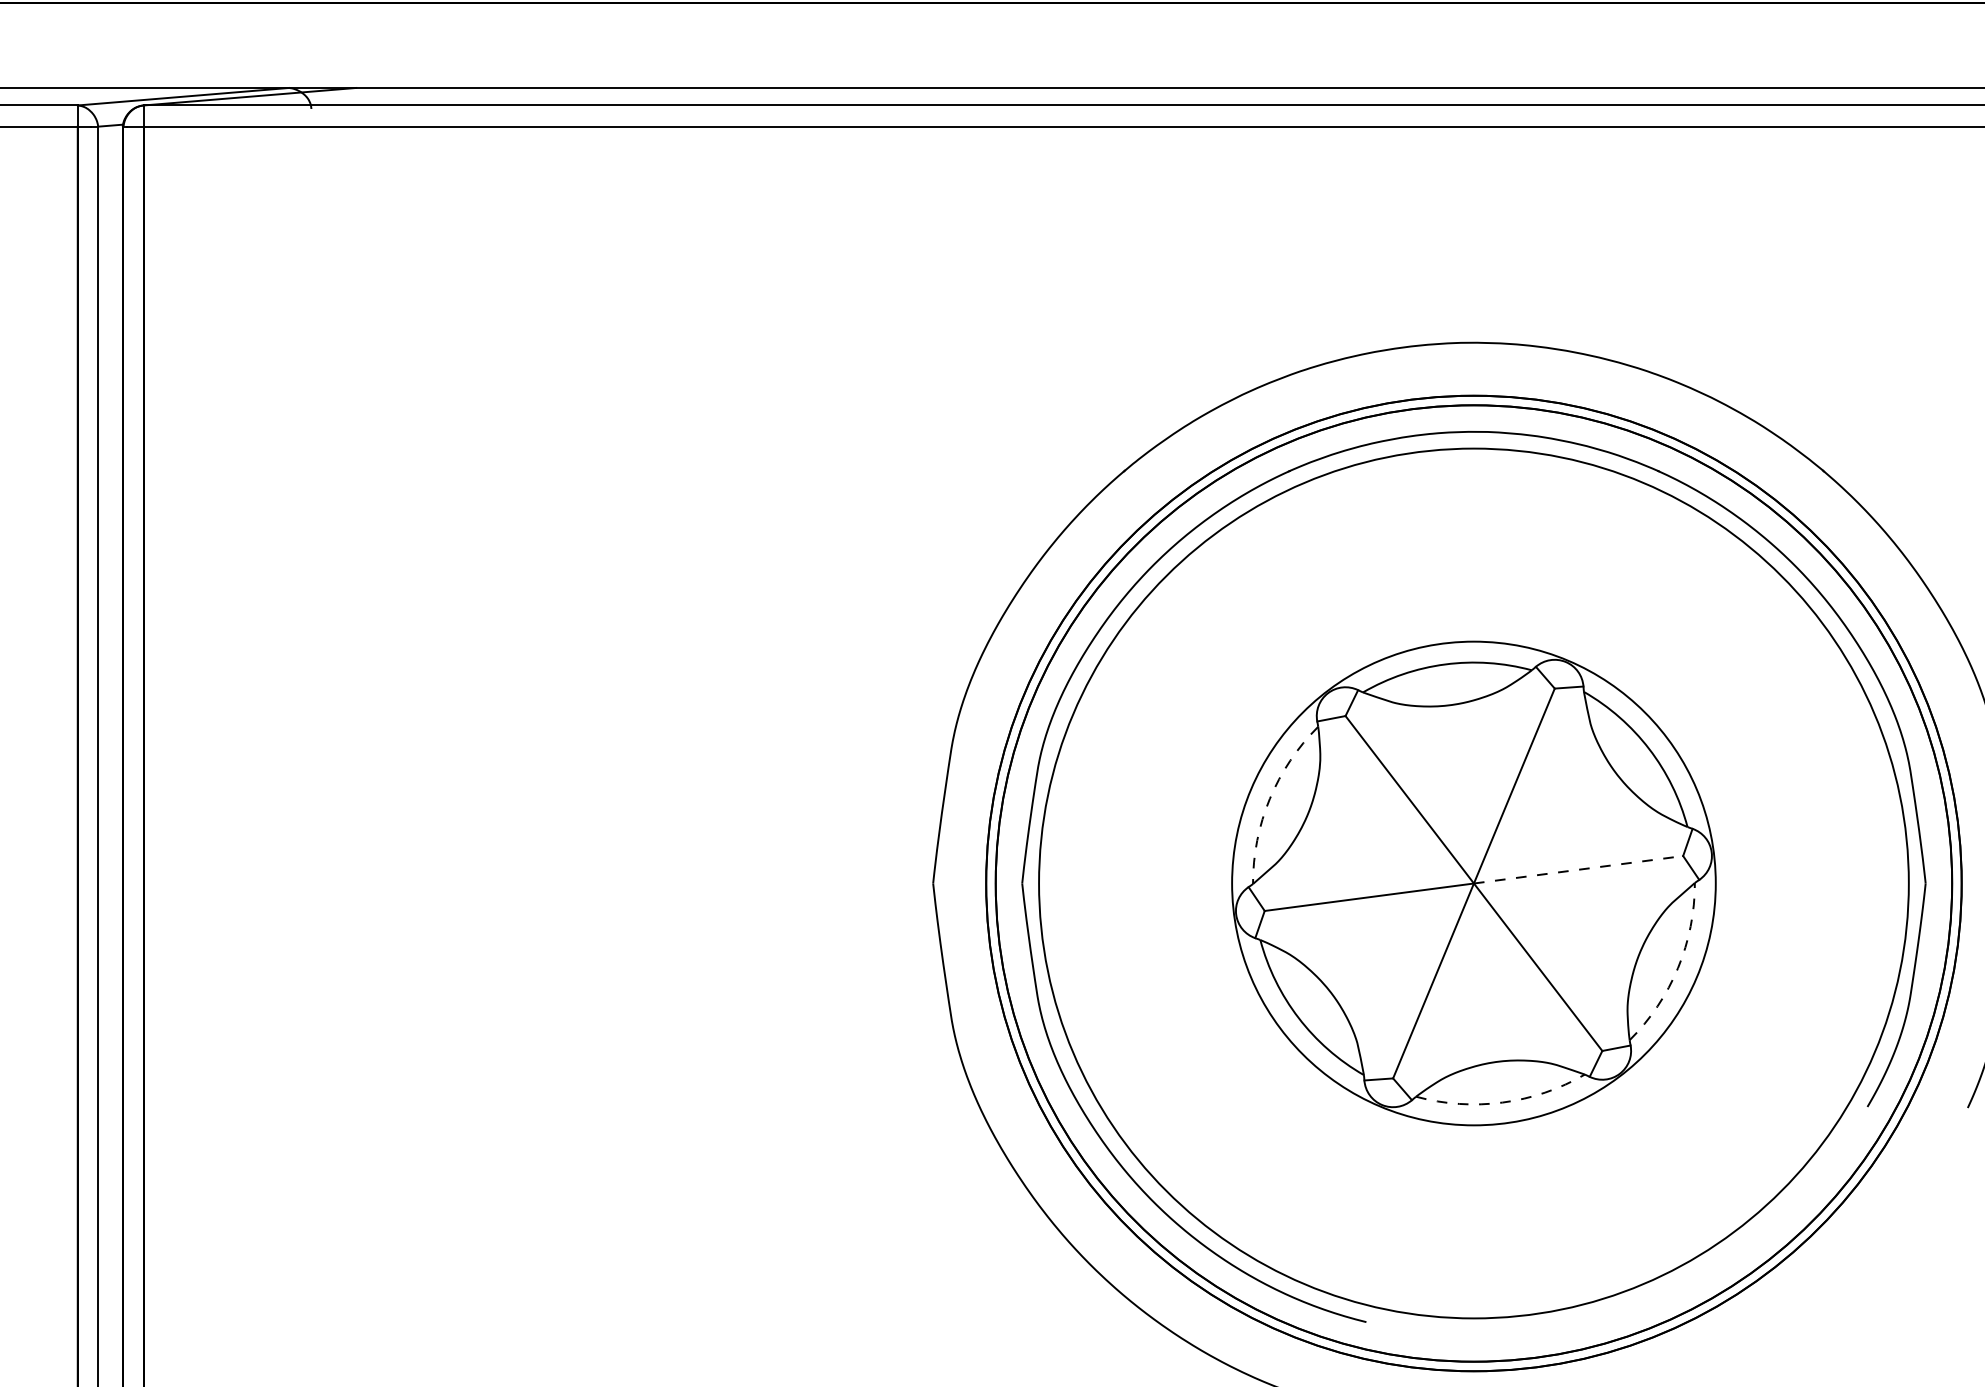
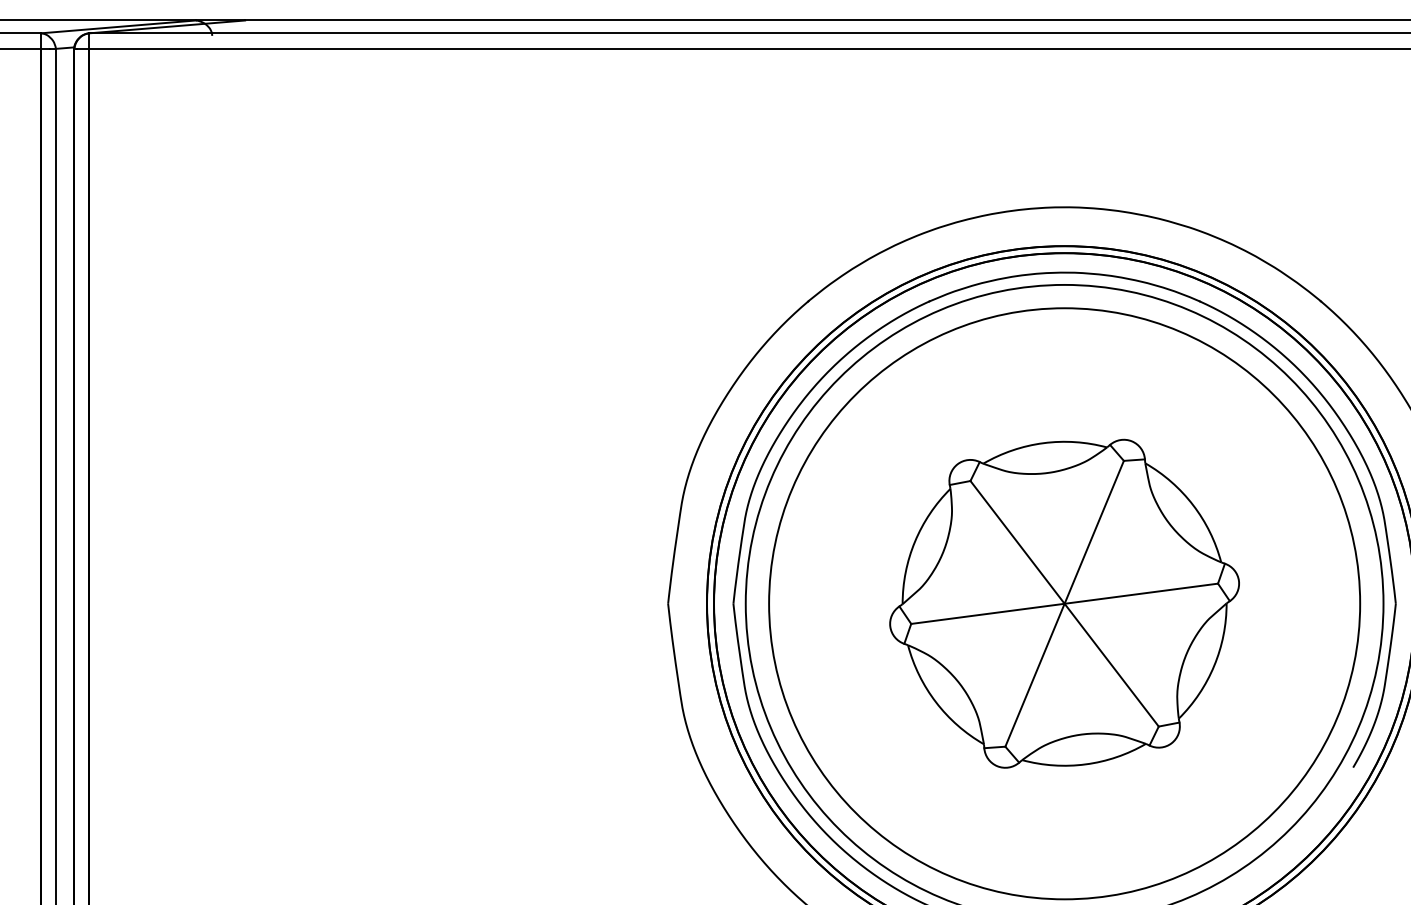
arc: (1269, 798) -> (914, 541), dashed -> solid
line: (1578, 869) -> (1141, 593), dashed -> solid
circle: (1473, 883) -> (1064, 603), size x1.67
arc: (1678, 968) -> (1214, 666), dashed -> solid
arc: (1502, 1102) -> (1085, 764), dashed -> solid

